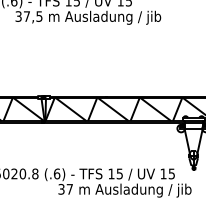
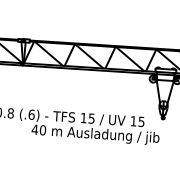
text: (65, 189) -> (38, 130), 37 -> 40

